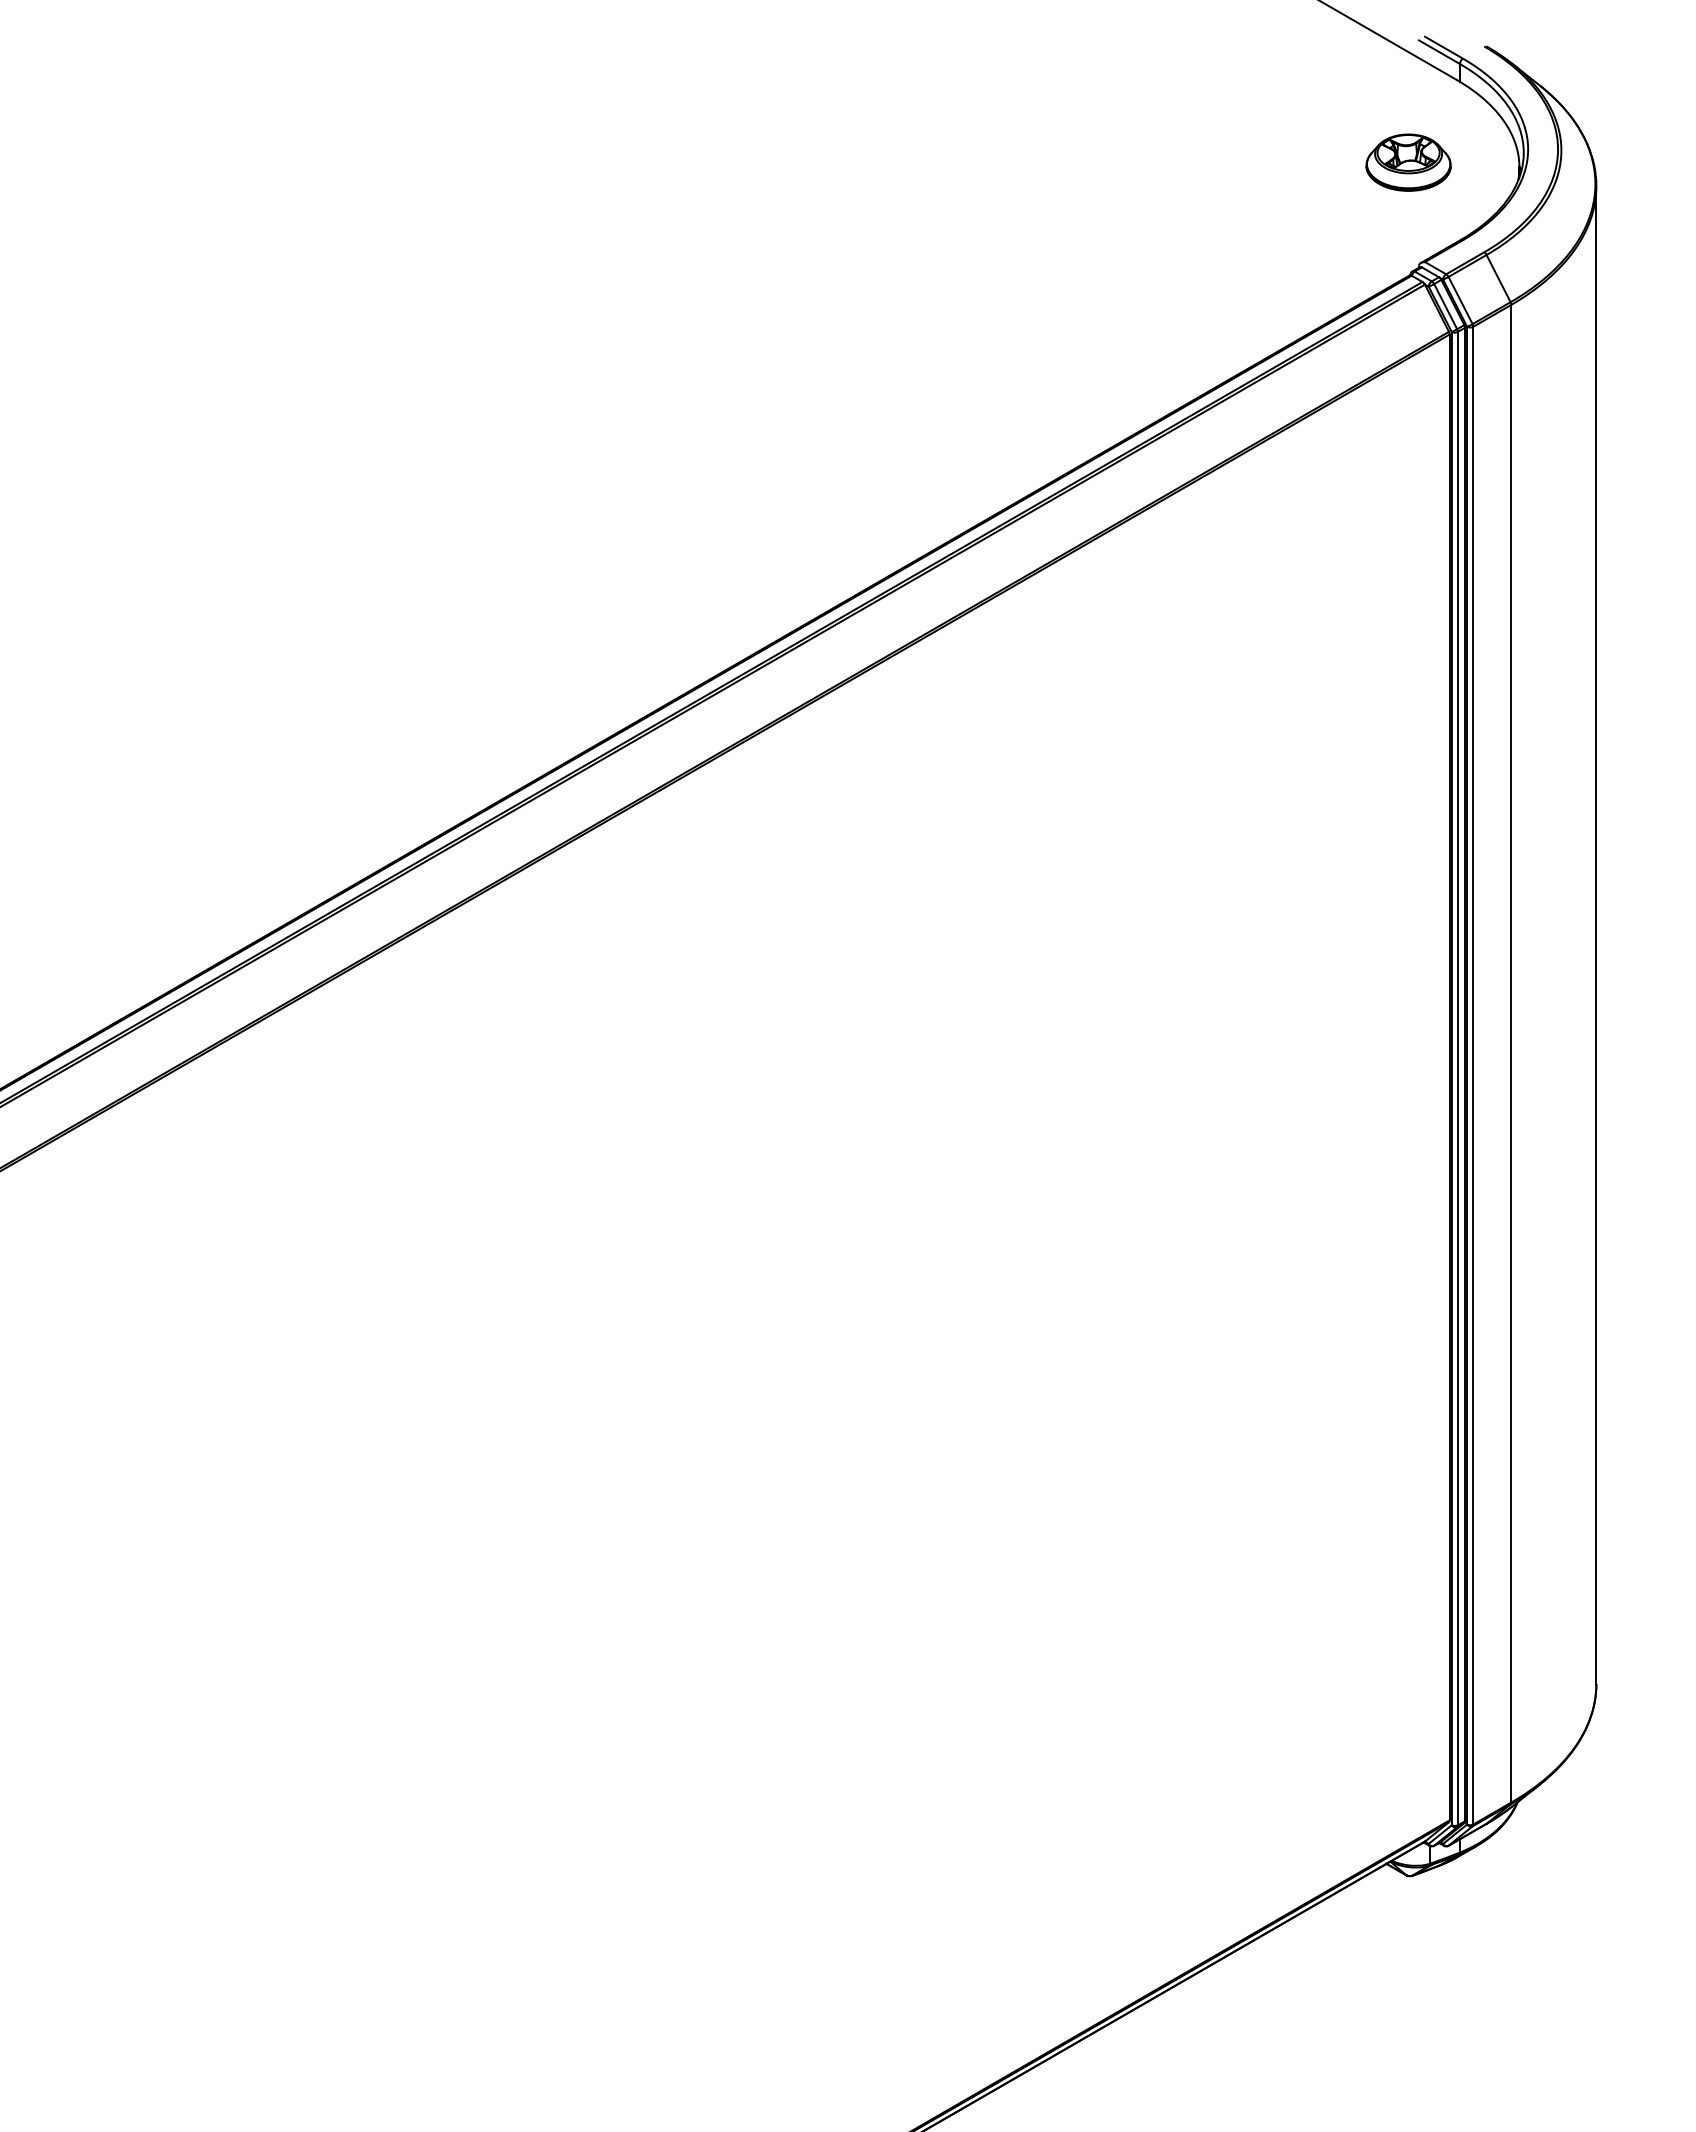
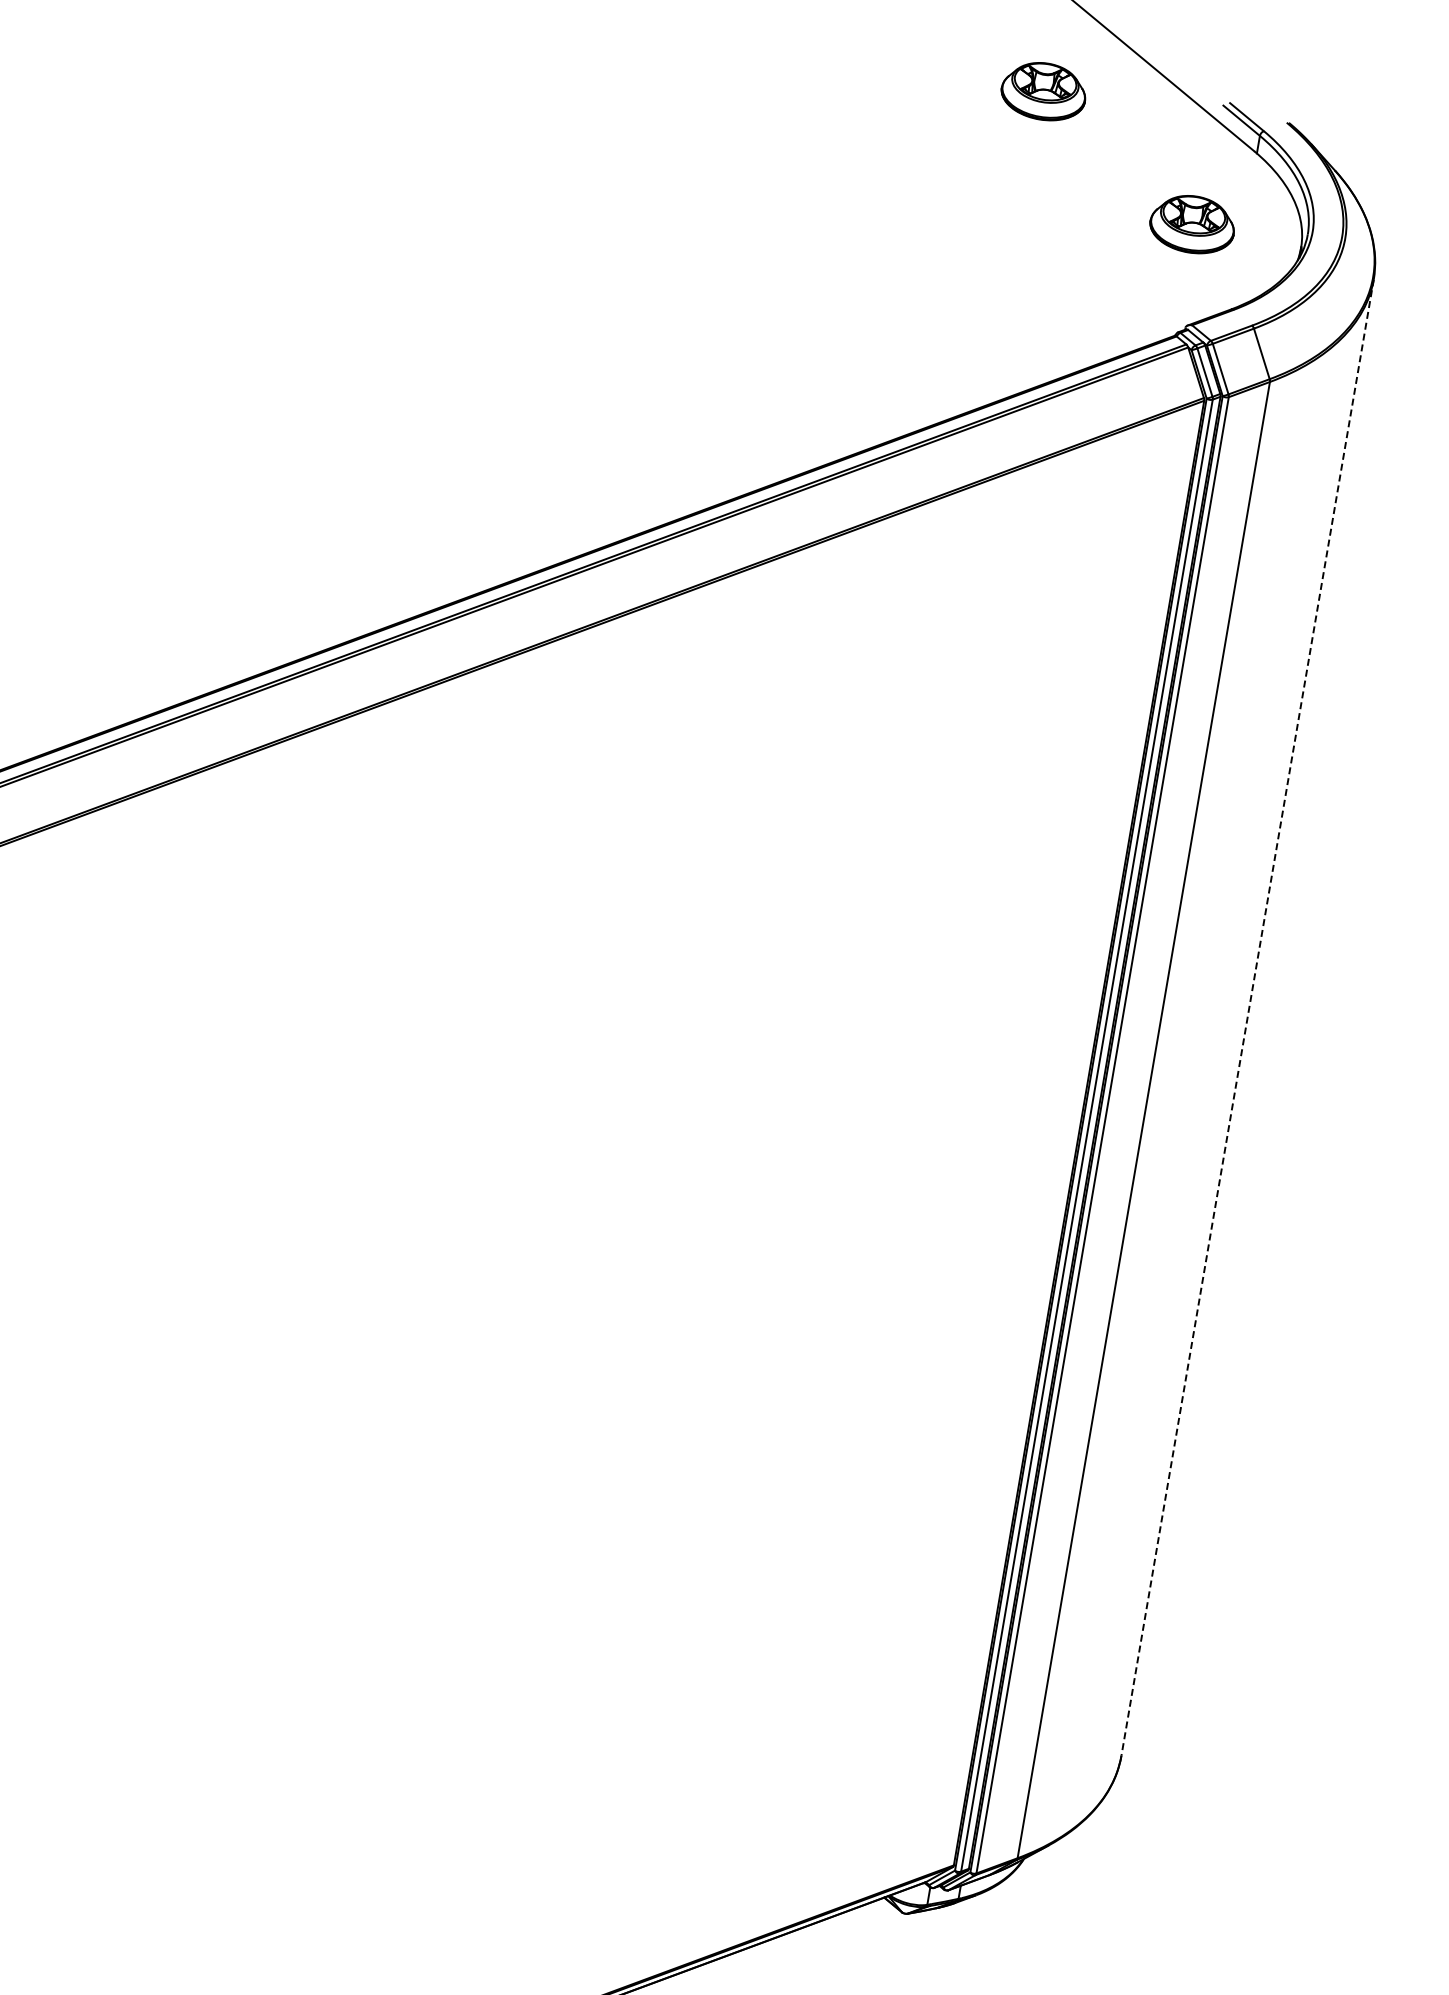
part: (1239, 56) -> (1043, 91), added
line: (1596, 935) -> (1247, 1017), solid -> dashed

